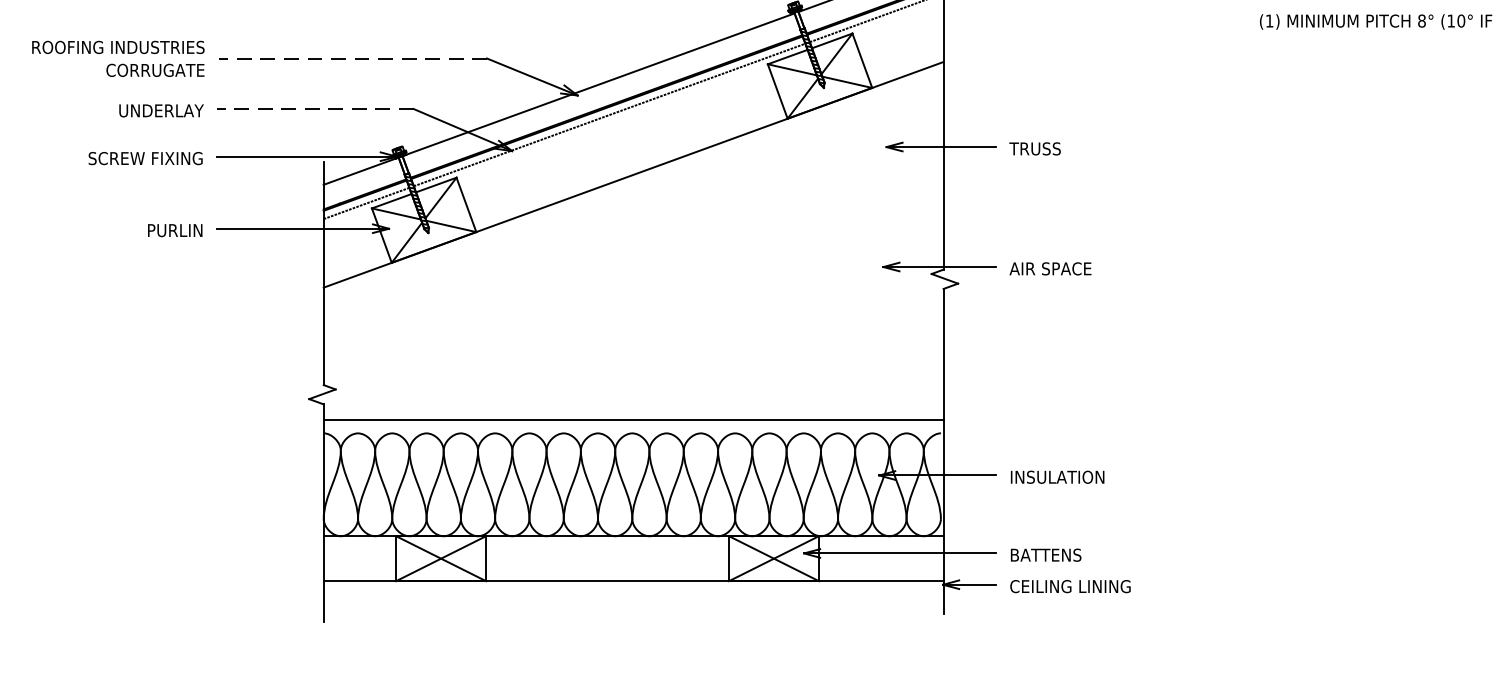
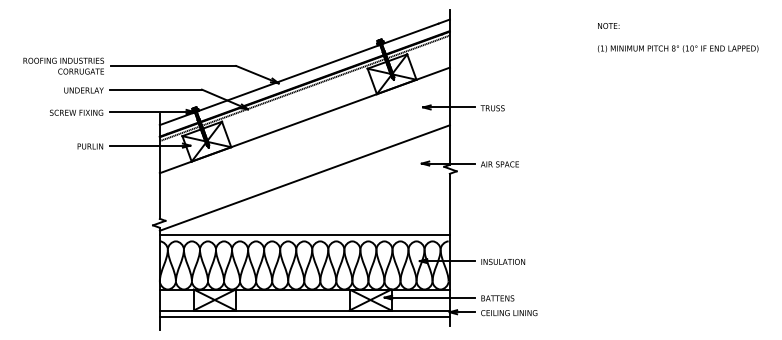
line: (352, 59) -> (173, 66), dashed -> solid
line: (314, 108) -> (155, 89), dashed -> solid
line: (632, 296) -> (304, 177), added
line: (632, 593) -> (304, 316), added

